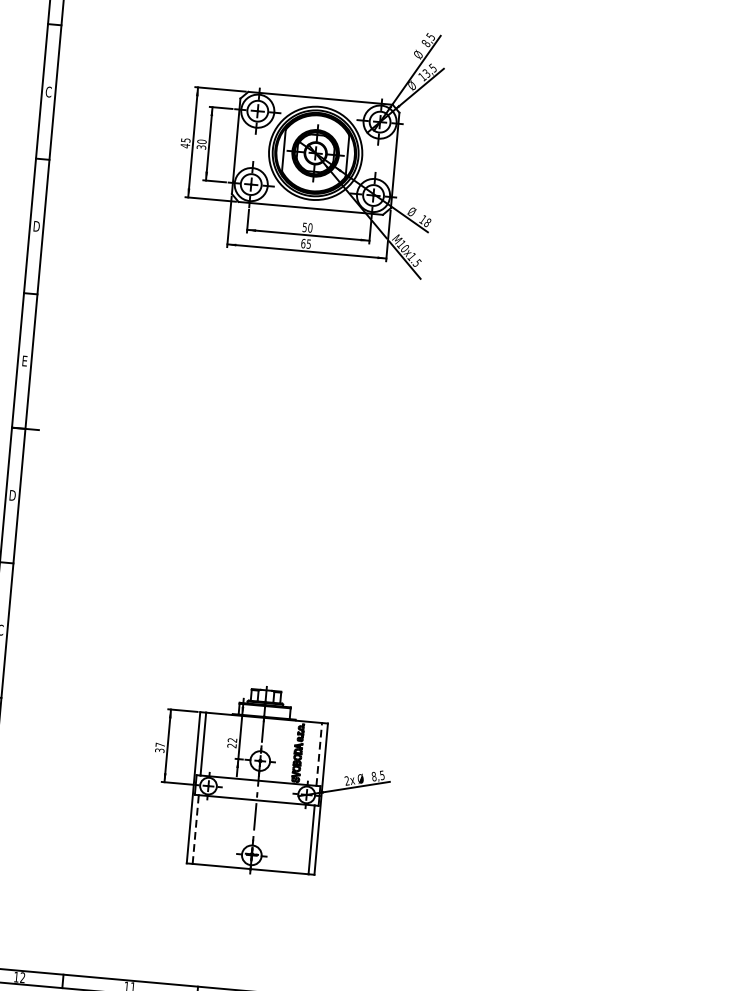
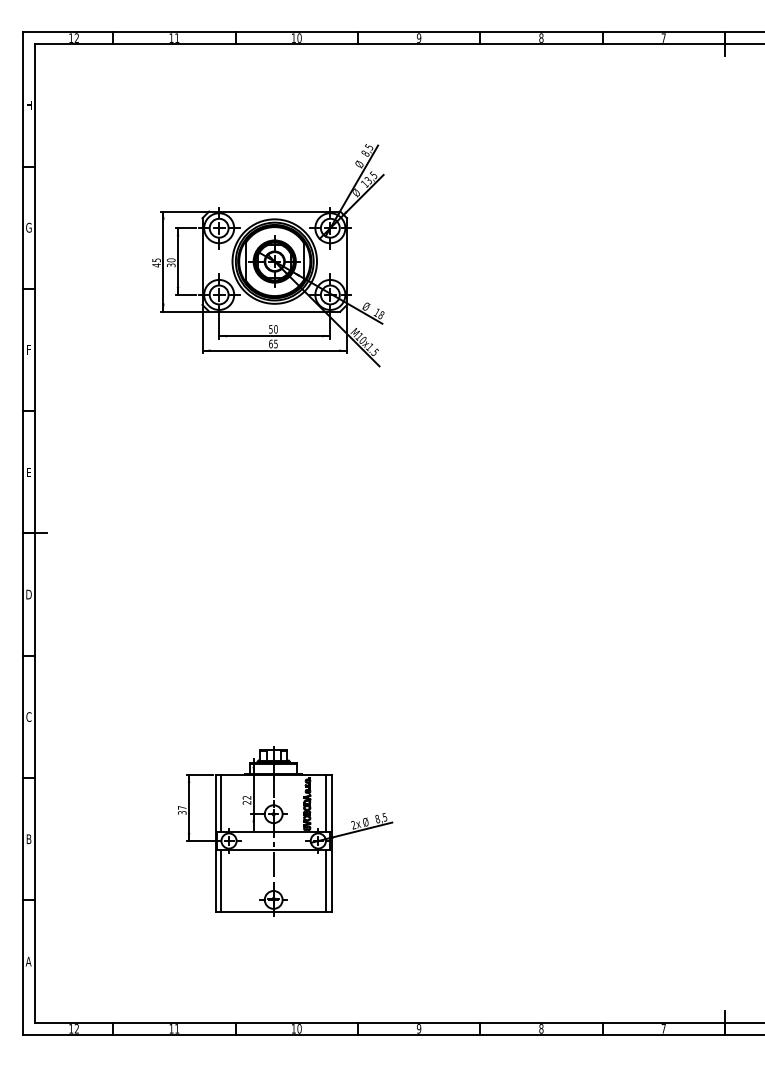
text: (48, 91) -> (28, 227), C -> G
text: (36, 225) -> (28, 349), D -> F
line: (319, 754) -> (326, 803), dashed -> solid
line: (196, 828) -> (221, 880), dashed -> solid

